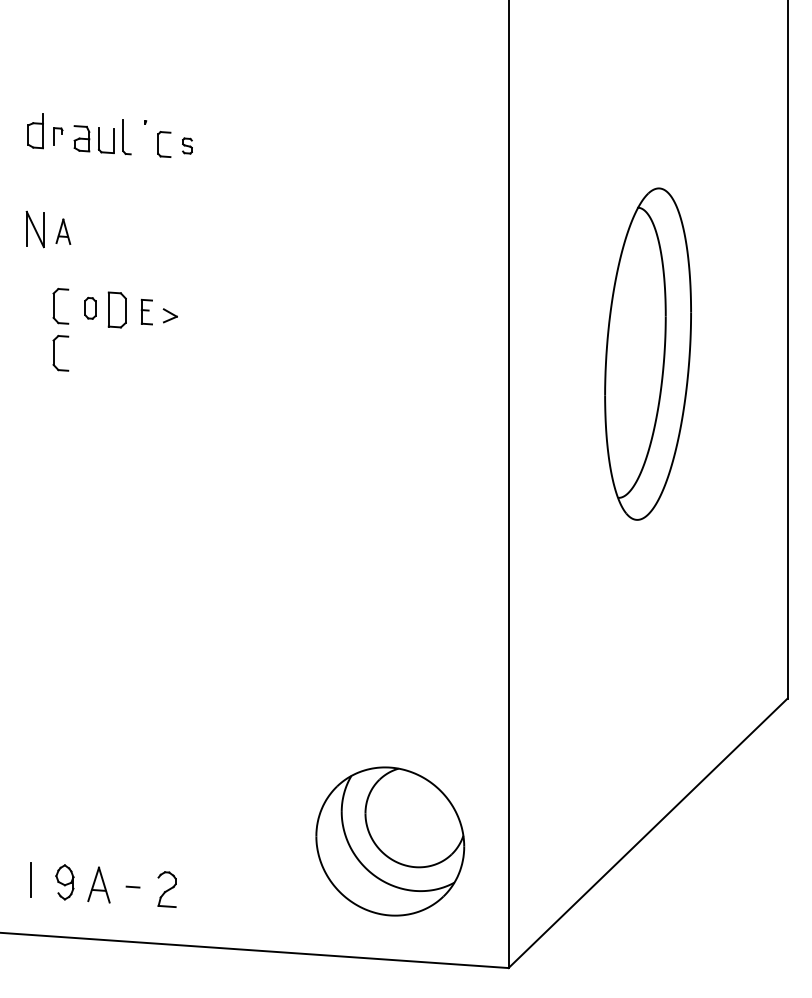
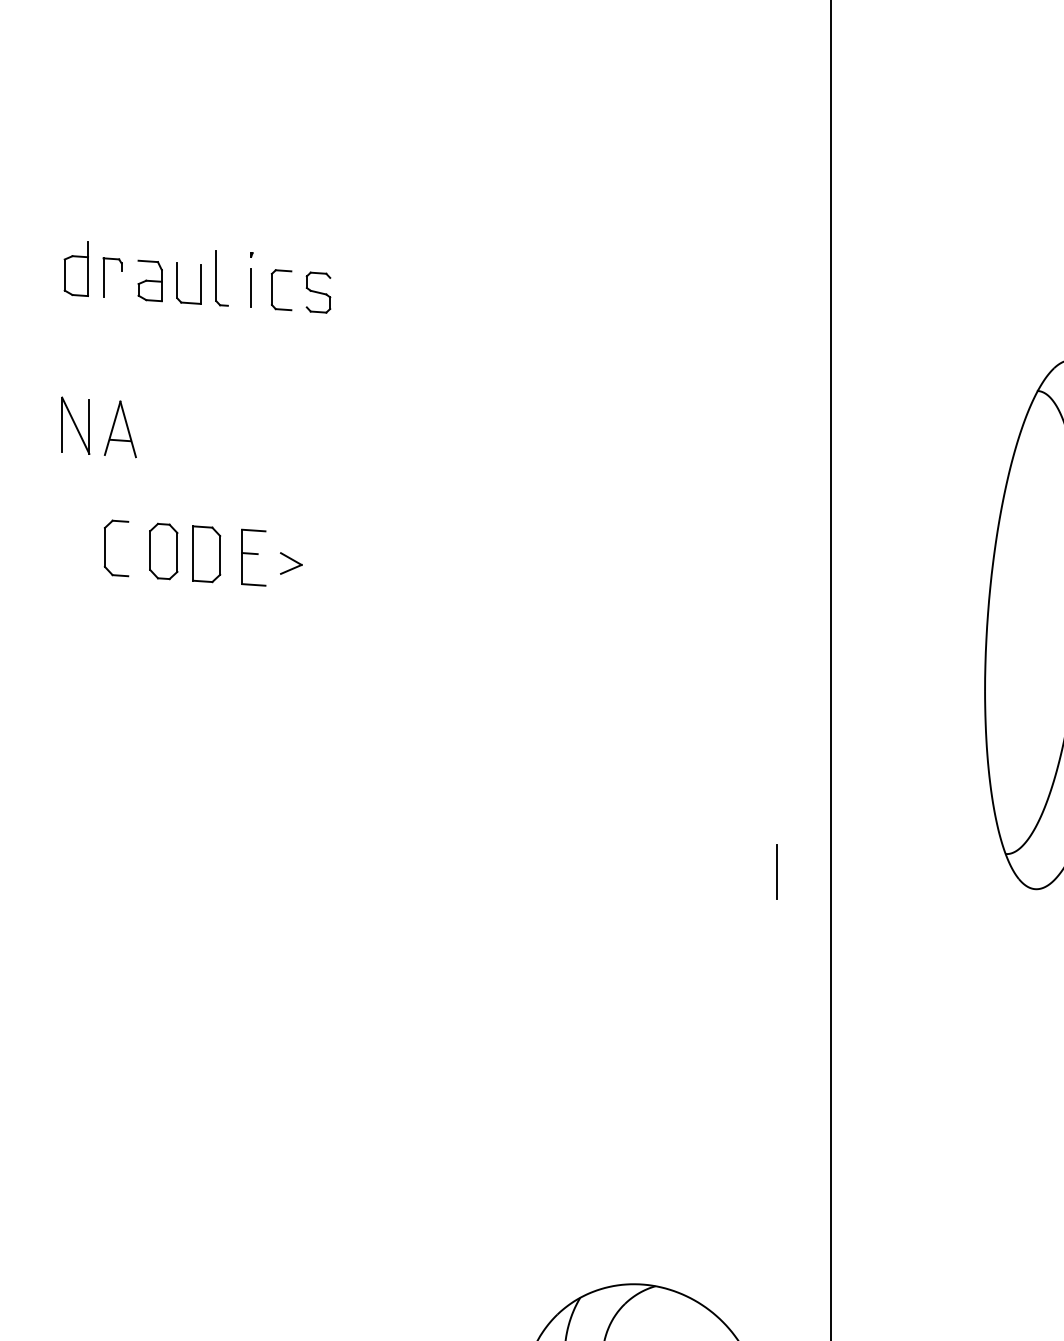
part: (58, 136) -> (112, 277), size x1.43
line: (145, 143) -> (251, 288), added
part: (187, 145) -> (318, 291), size x1.67
part: (63, 231) -> (120, 428), size x1.43
part: (90, 308) -> (163, 551), size x1.67
part: (146, 311) -> (253, 556), size x1.43
part: (60, 353) -> (115, 623), removed
line: (474, 509) -> (776, 872), added

